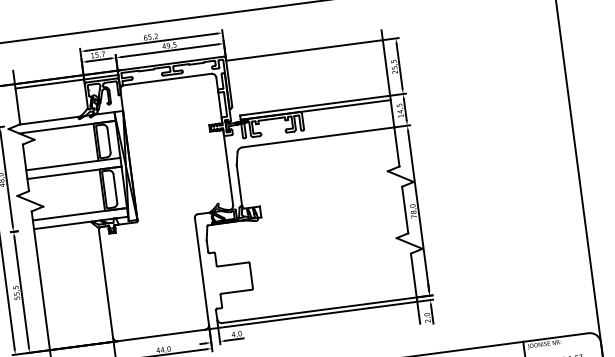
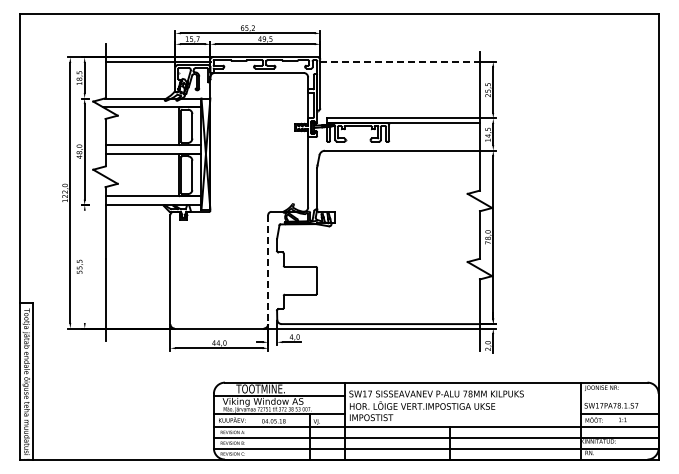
line: (304, 50) -> (400, 61), solid -> dashed
line: (202, 272) -> (268, 270), solid -> dashed
line: (21, 292) -> (84, 266), removed

